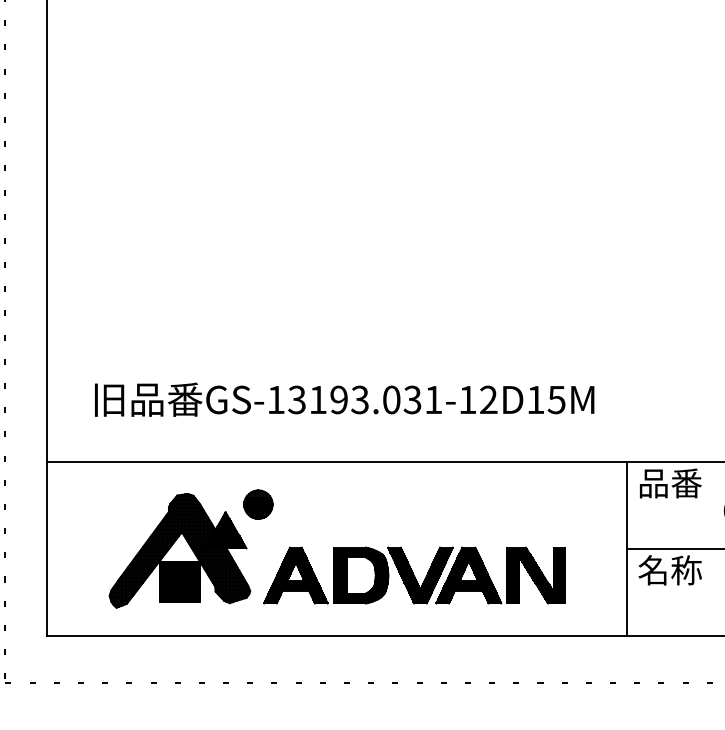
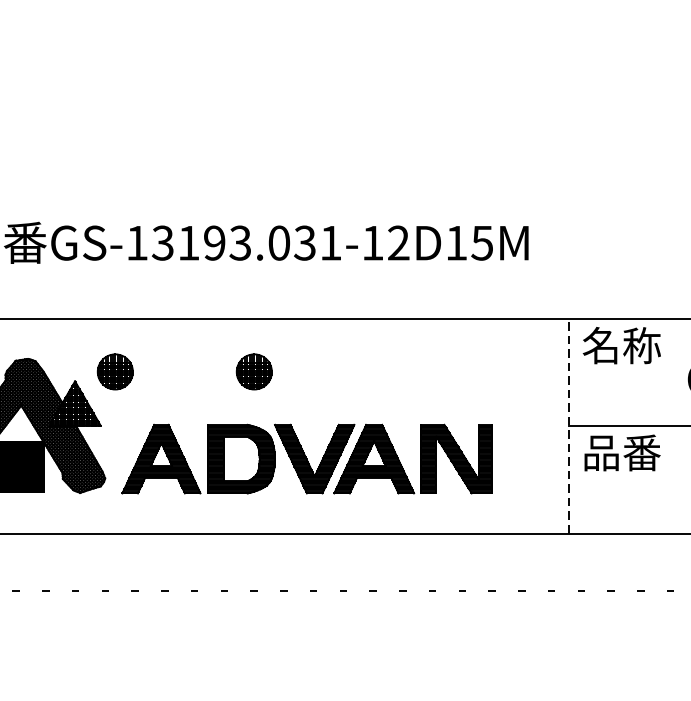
text: (669, 483) -> (621, 345), 品番 -> 名称
part: (371, 504) -> (254, 371), added
line: (627, 548) -> (569, 425), solid -> dashed
text: (669, 570) -> (621, 452), 名称 -> 品番

